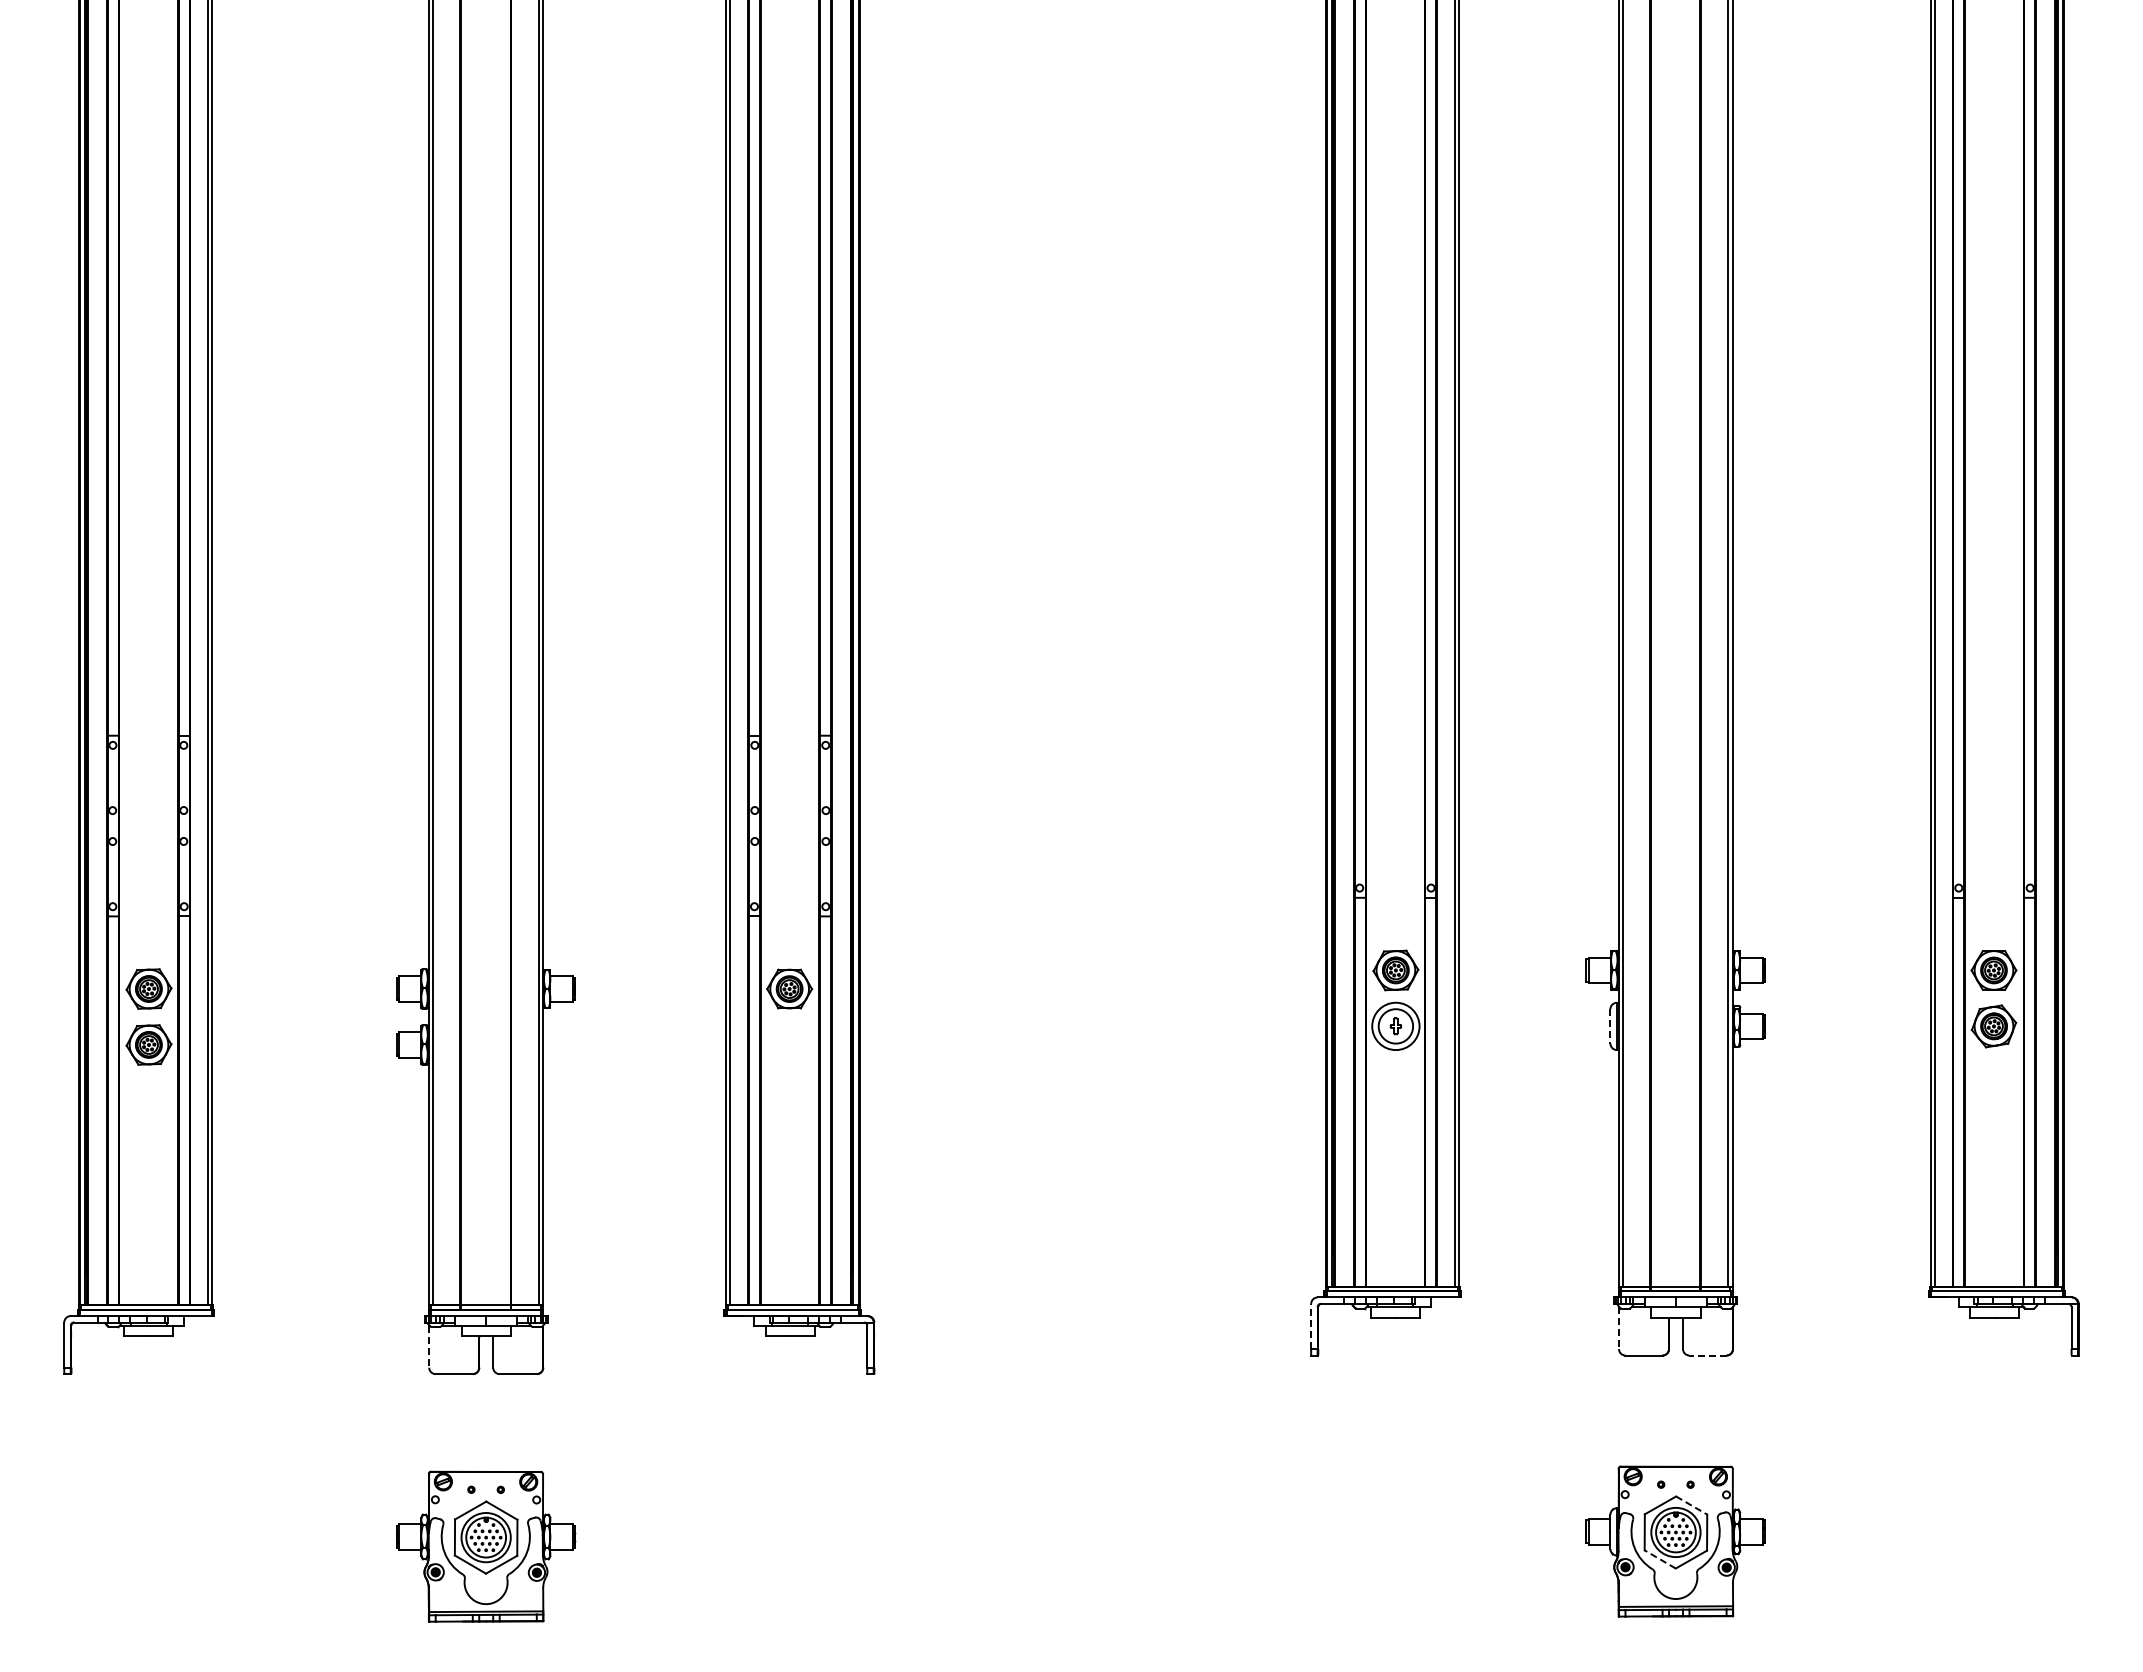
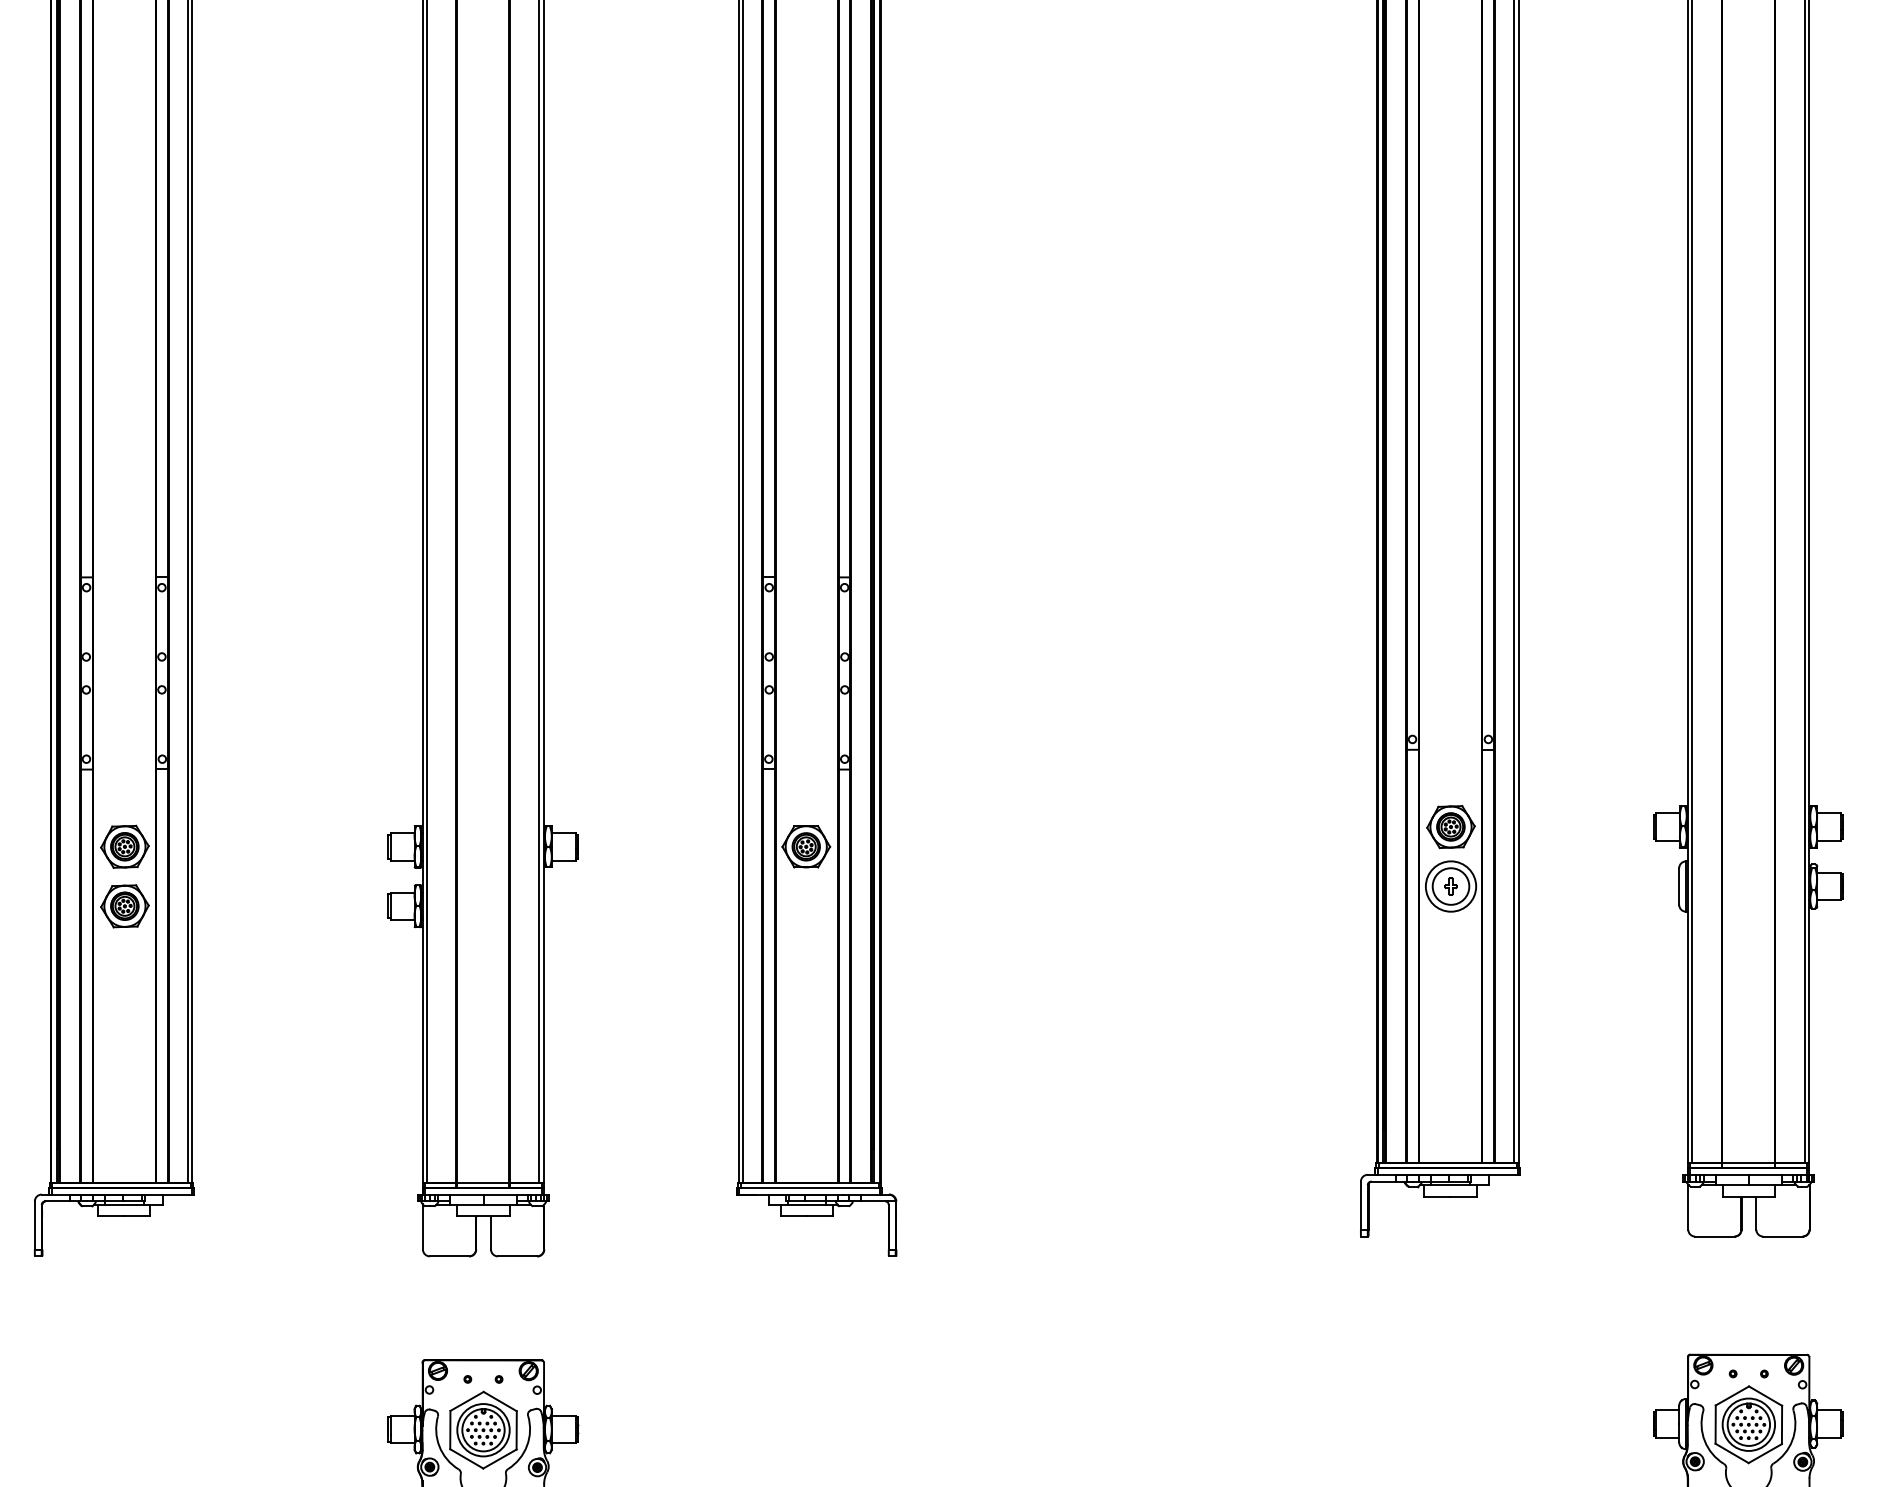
line: (1610, 1026) -> (1679, 886), dashed -> solid
line: (1311, 1326) -> (1361, 1205), dashed -> solid
line: (1618, 1328) -> (1687, 1207), dashed -> solid
line: (429, 1346) -> (423, 1226), dashed -> solid
line: (1708, 1355) -> (1783, 1236), dashed -> solid
line: (1692, 1505) -> (1766, 1396), dashed -> solid
line: (1659, 1559) -> (1731, 1453), dashed -> solid

